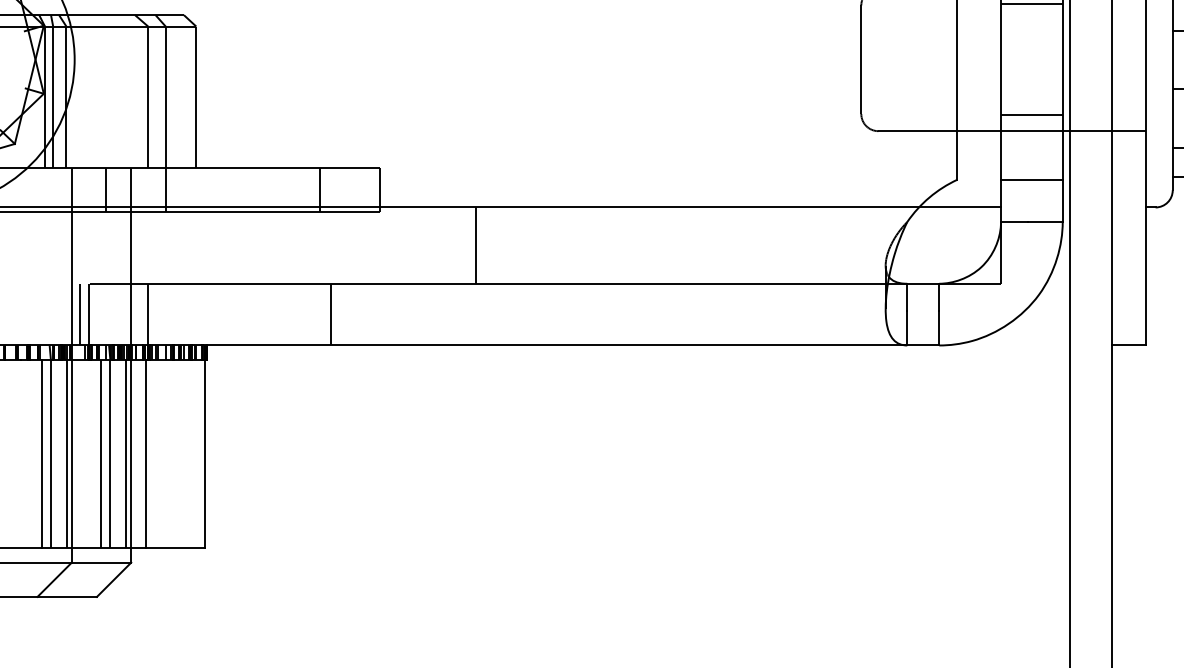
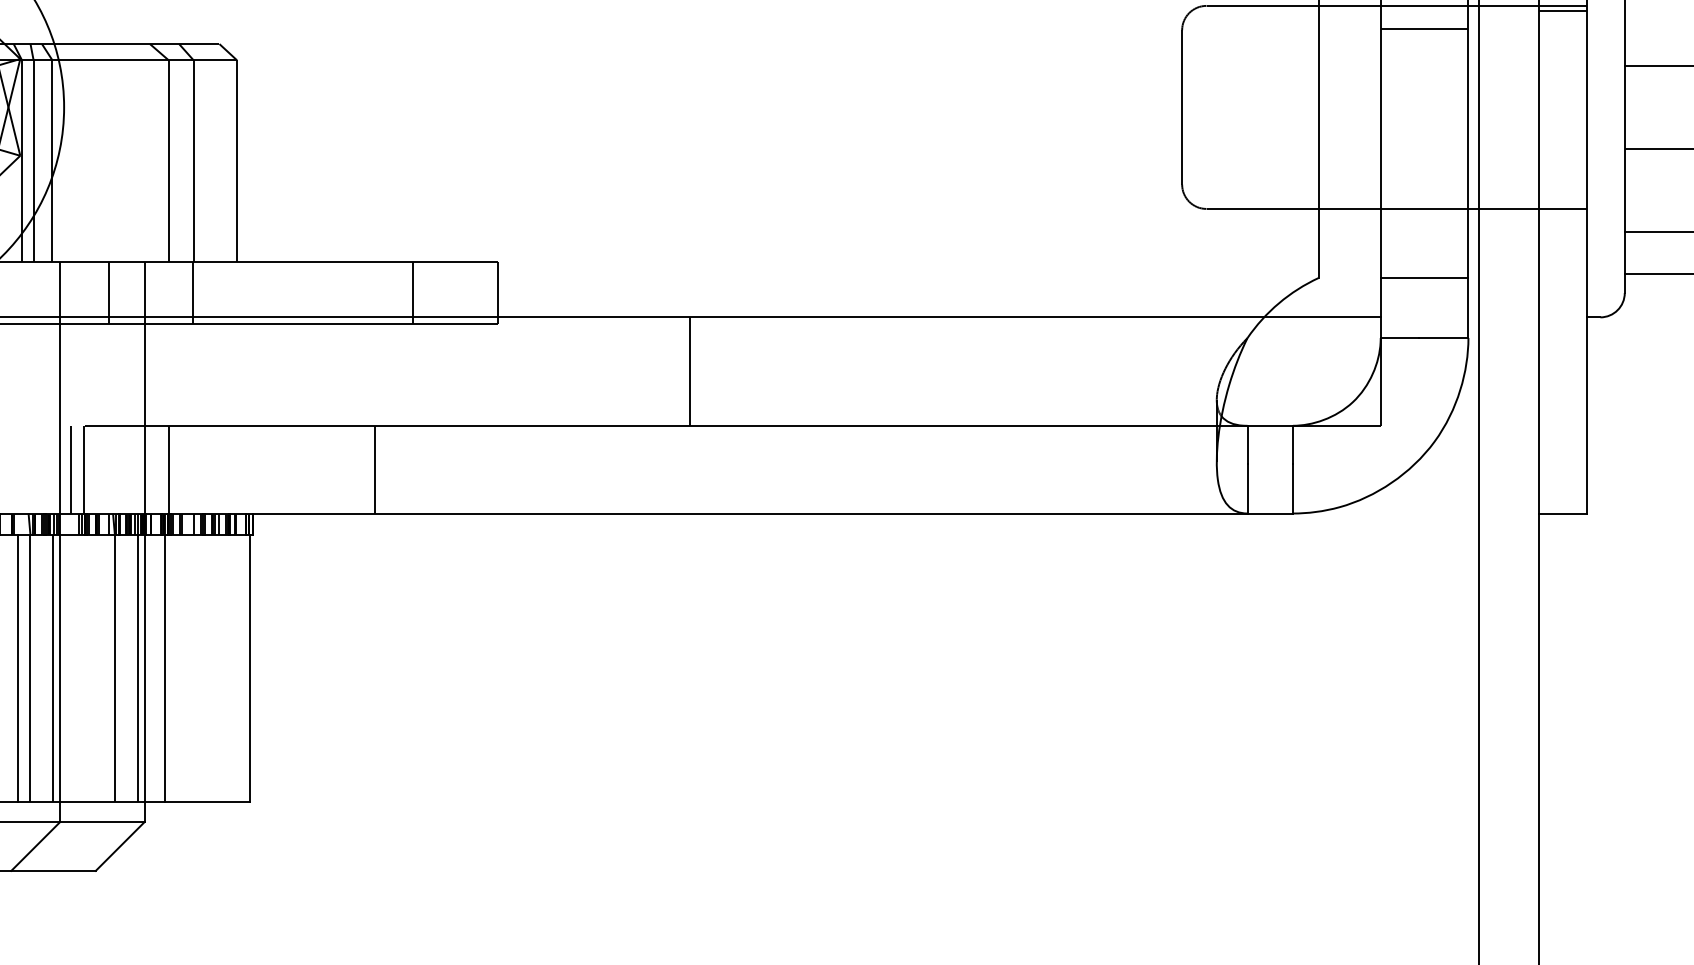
line: (1031, 115) -> (1424, 186), removed
line: (475, 244) -> (690, 370), moved
line: (331, 314) -> (374, 469), moved
line: (101, 453) -> (102, 667), removed

